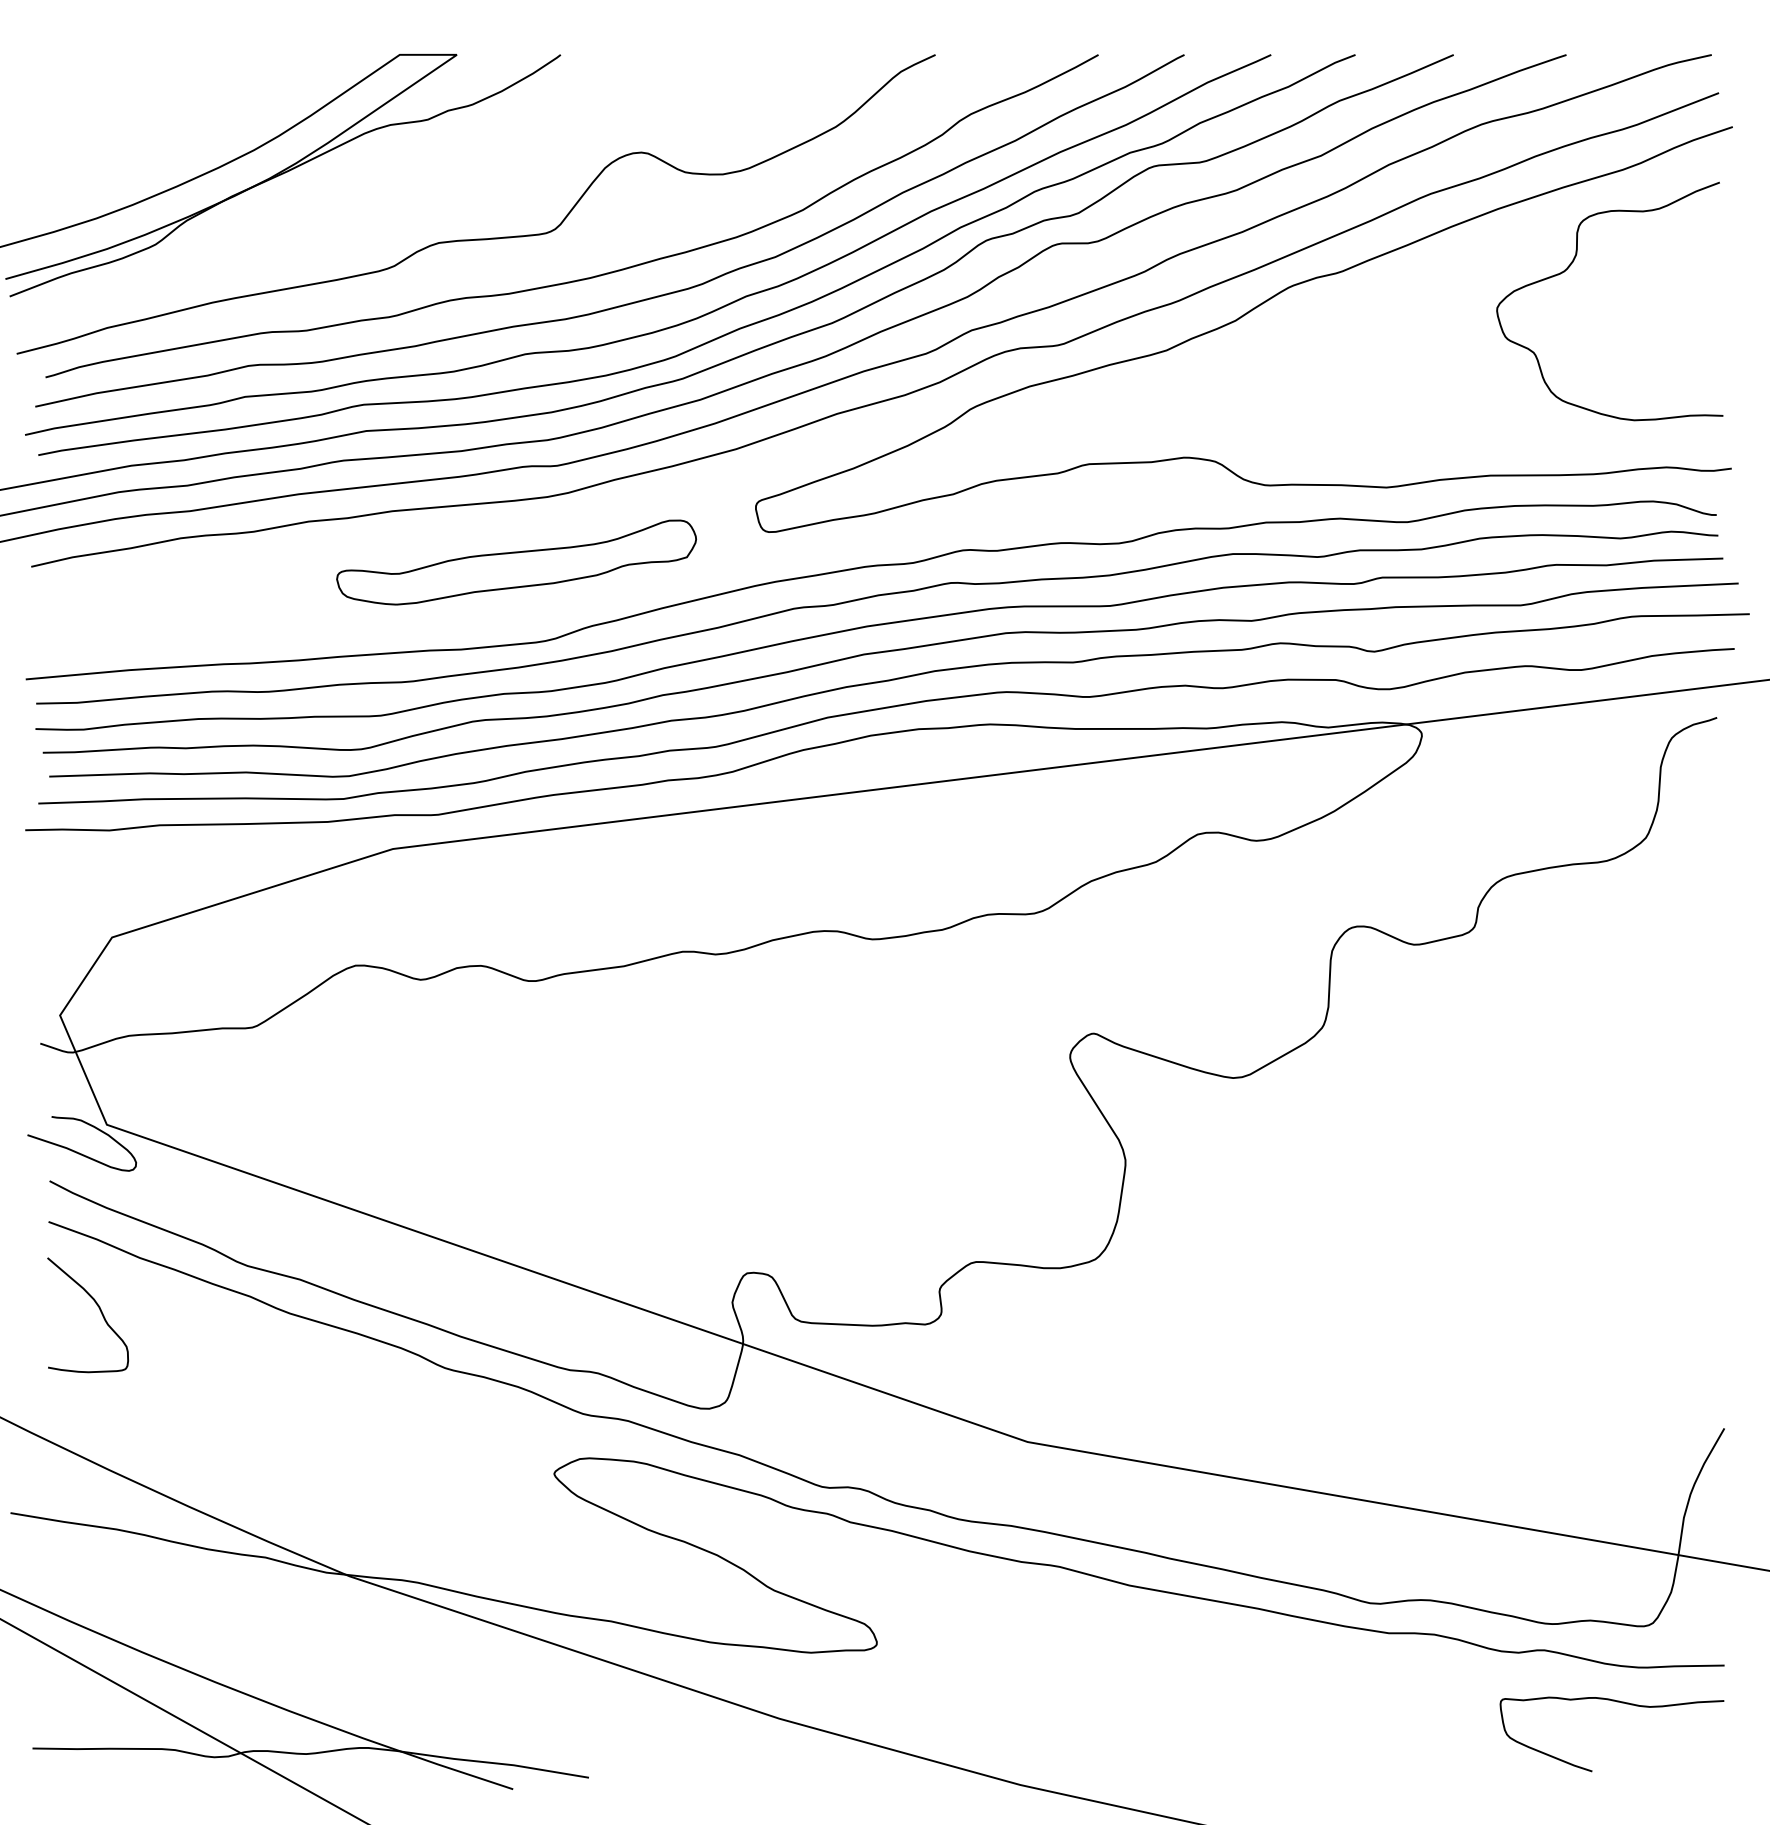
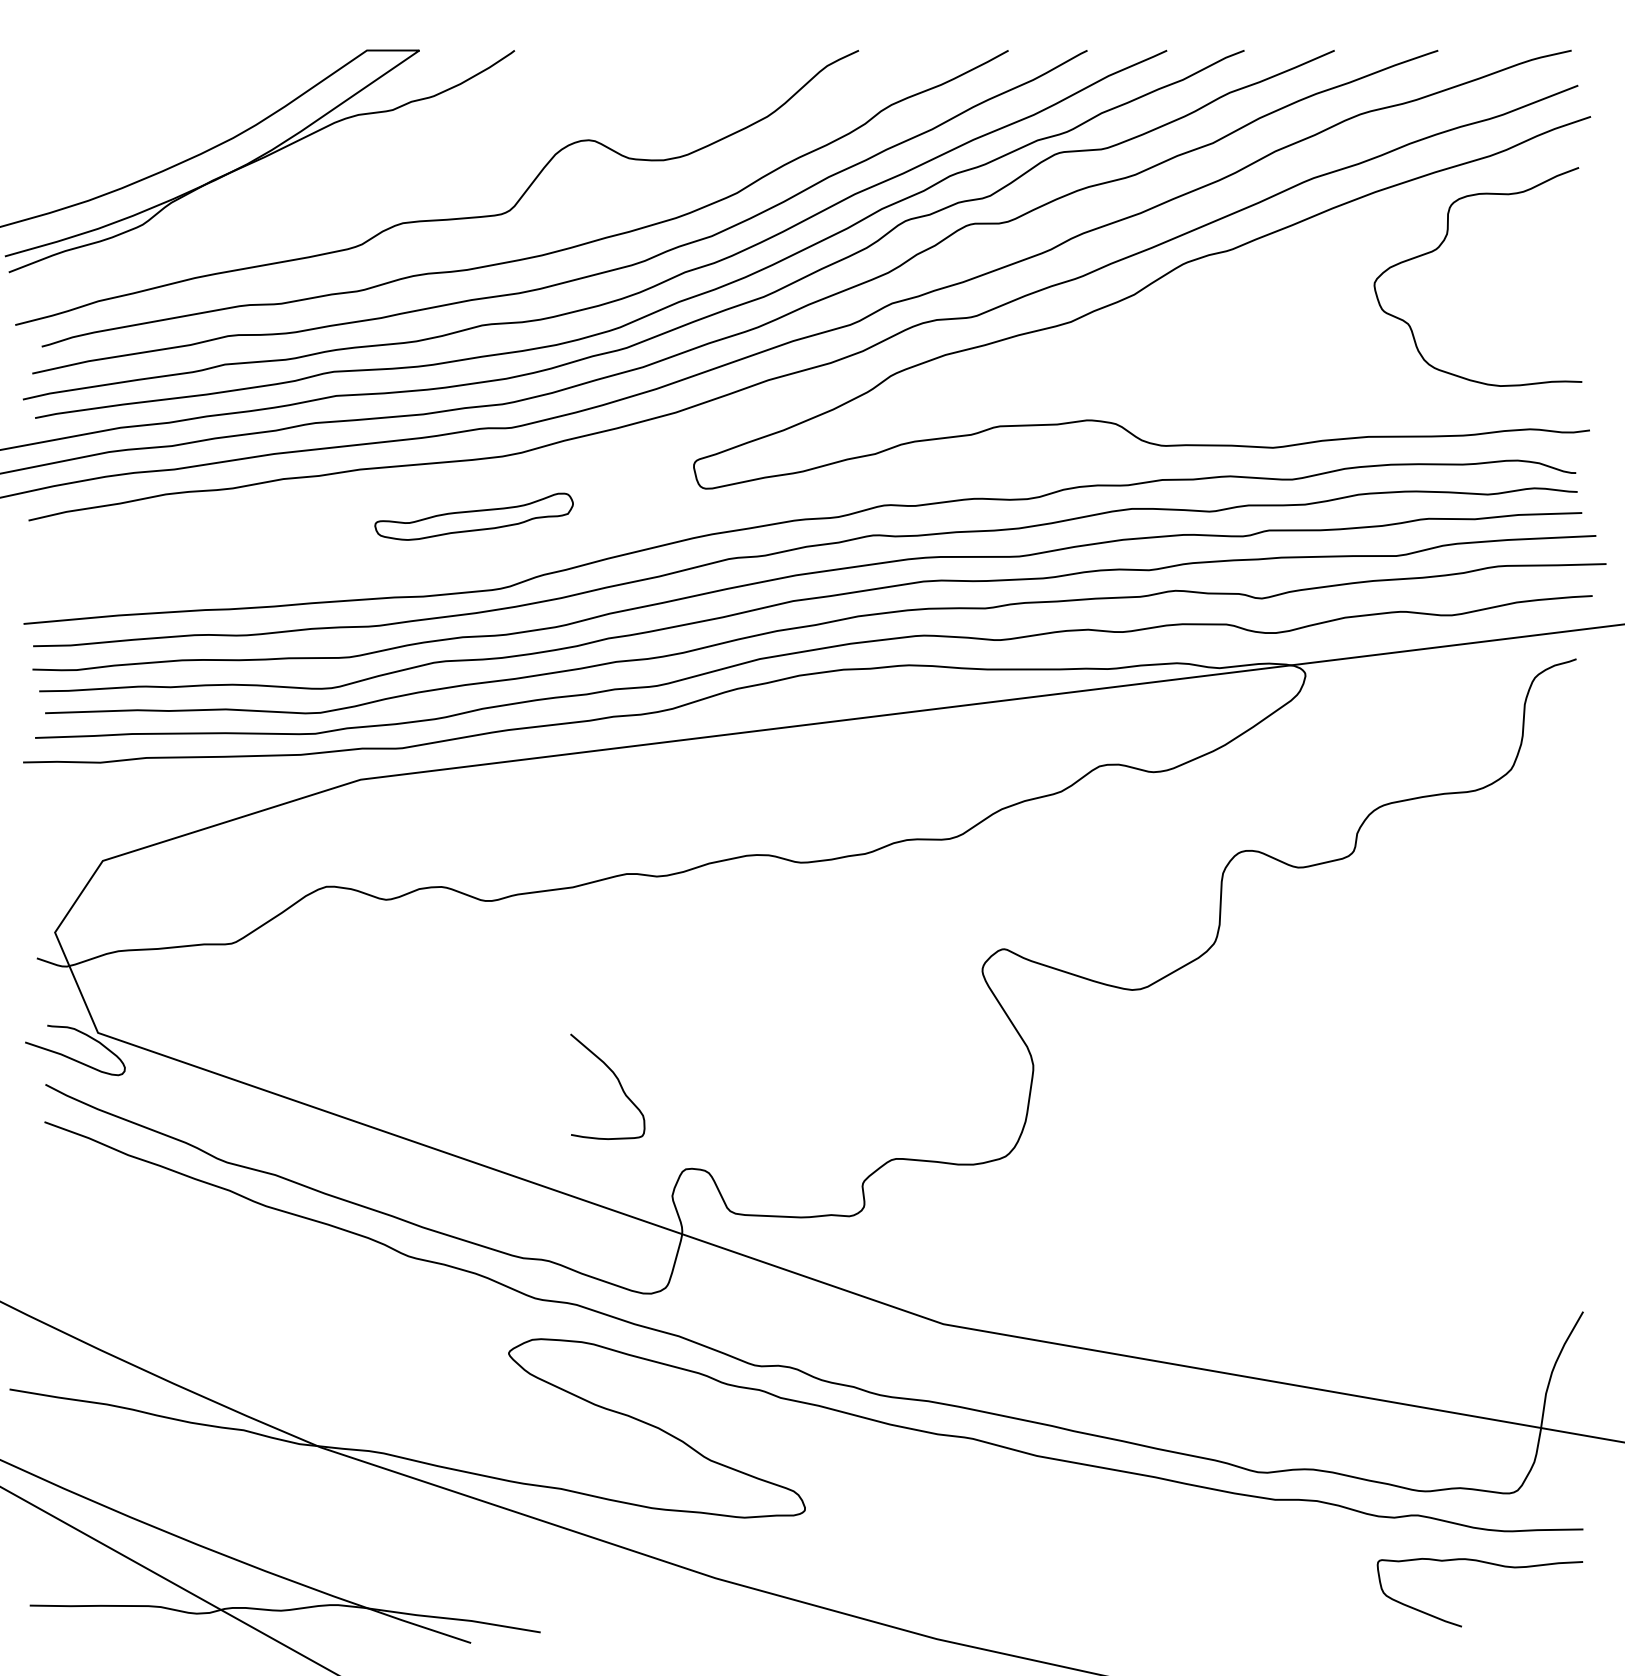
part: (515, 562) -> (473, 516), size x0.6
curve: (98, 1308) -> (617, 1080), moved

